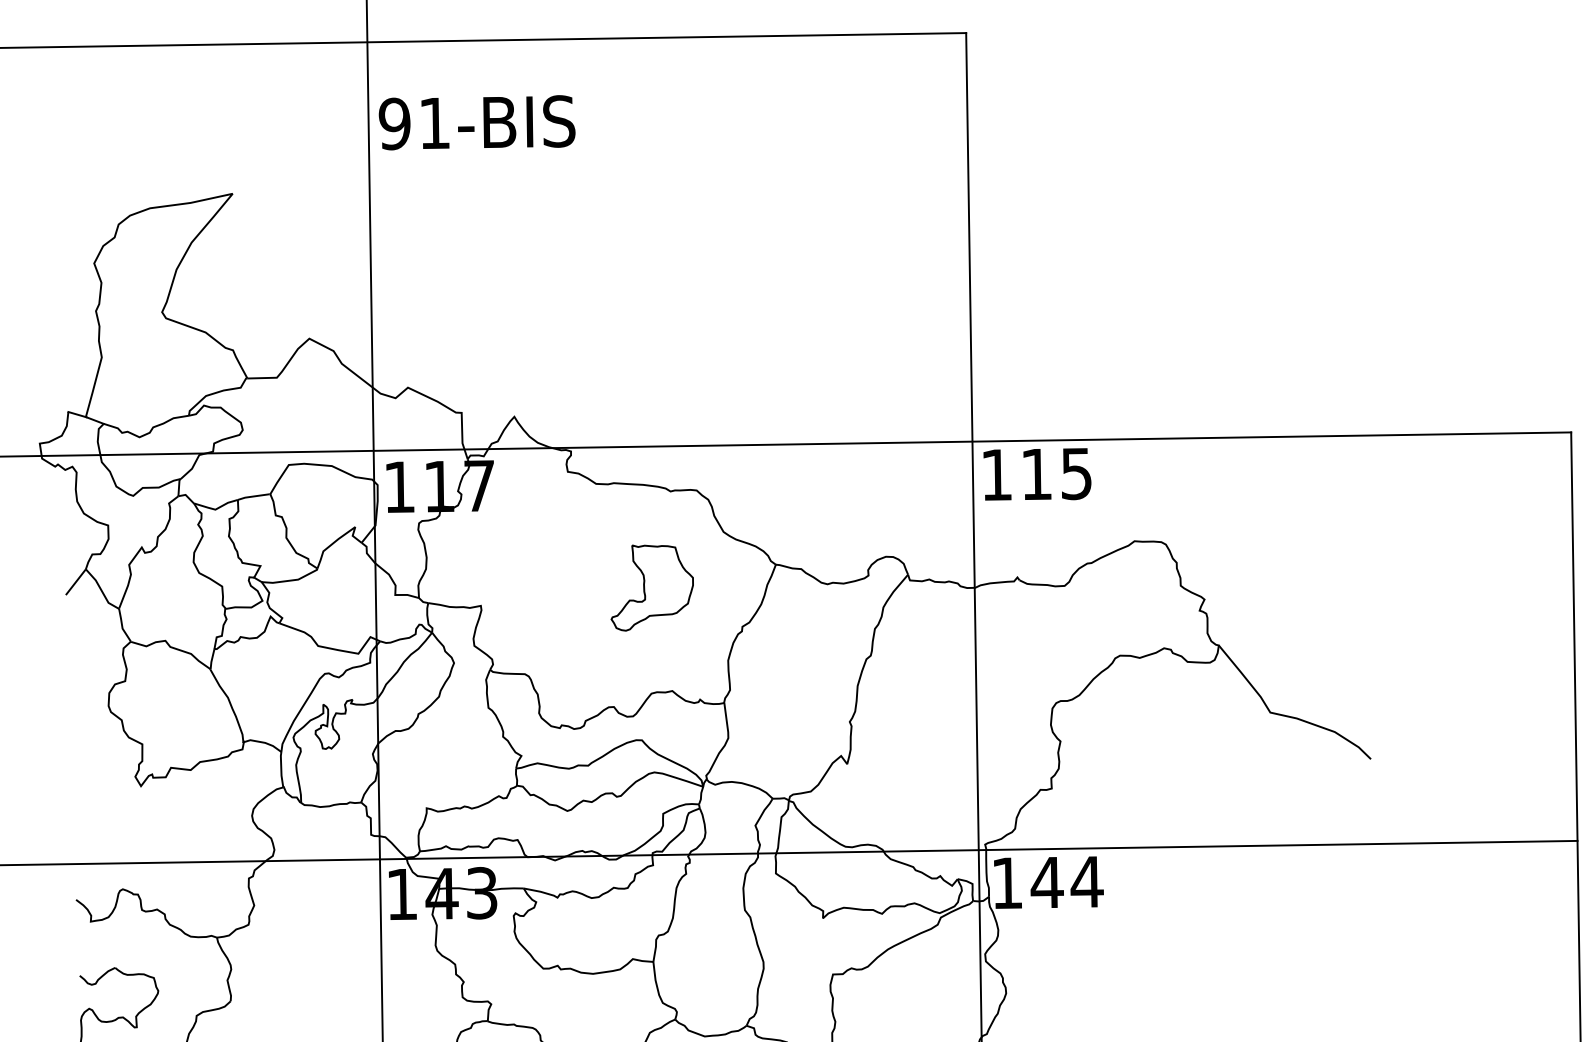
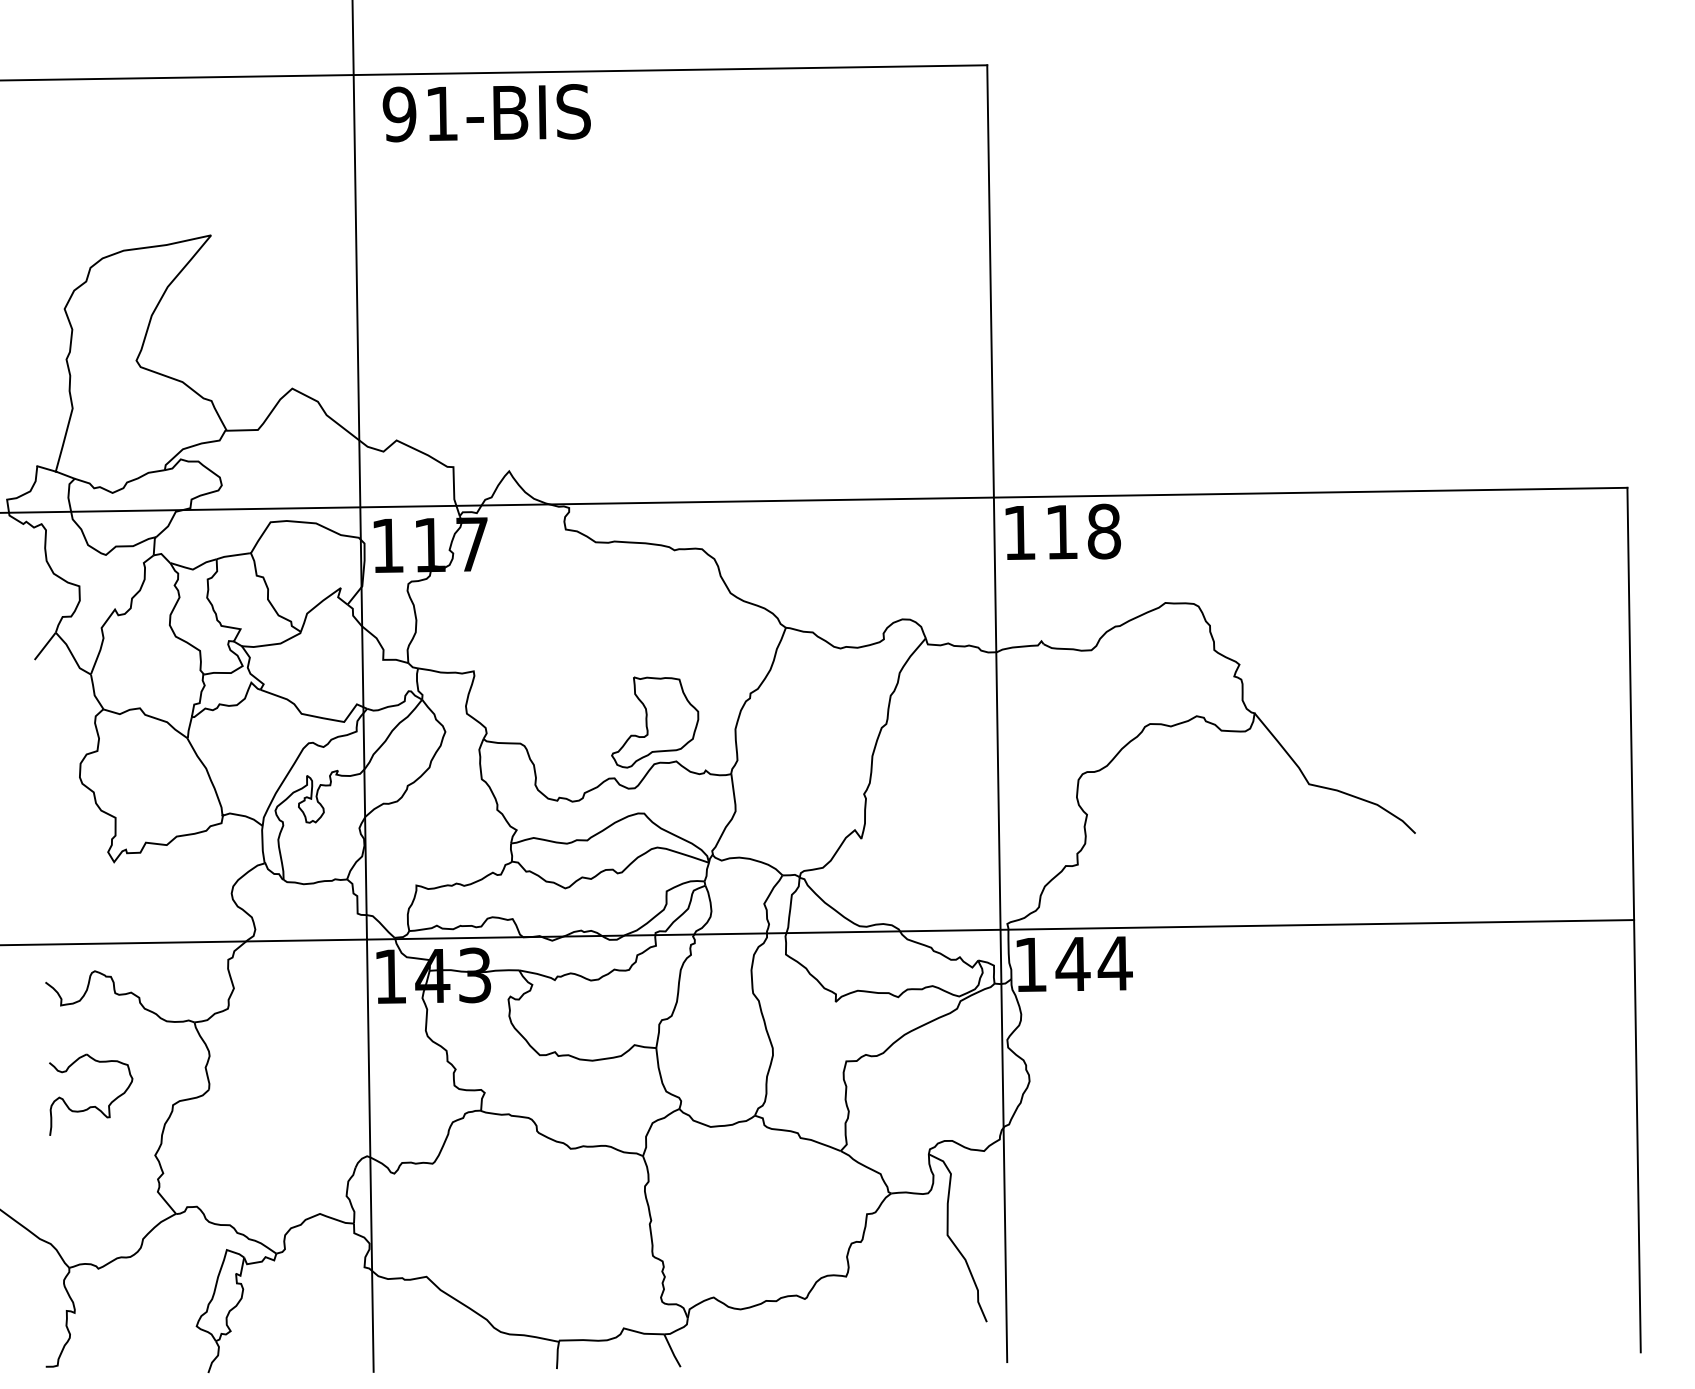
text: (476, 123) -> (486, 113), moved
text: (1076, 473) -> (1104, 531), 115 -> 118
part: (652, 588) -> (655, 722), moved

